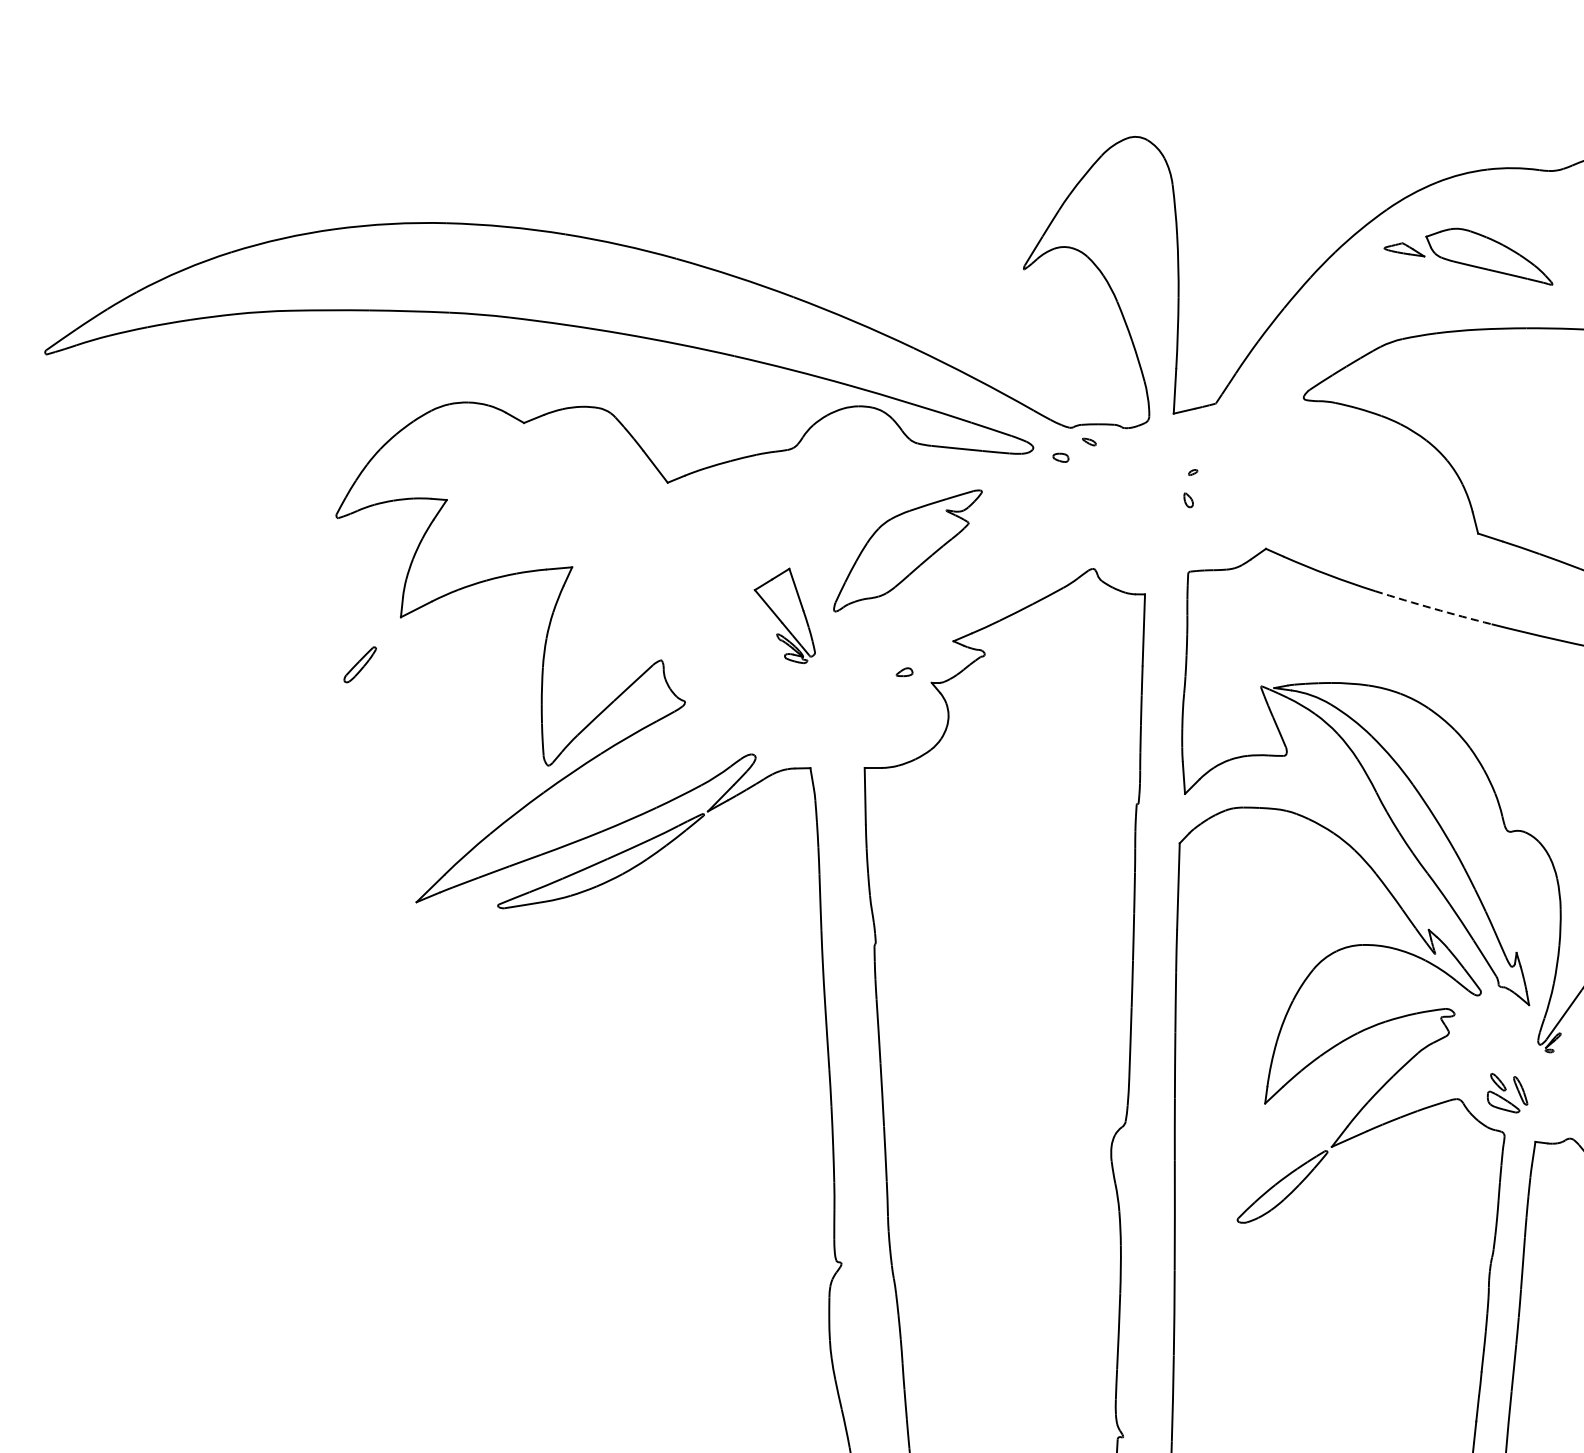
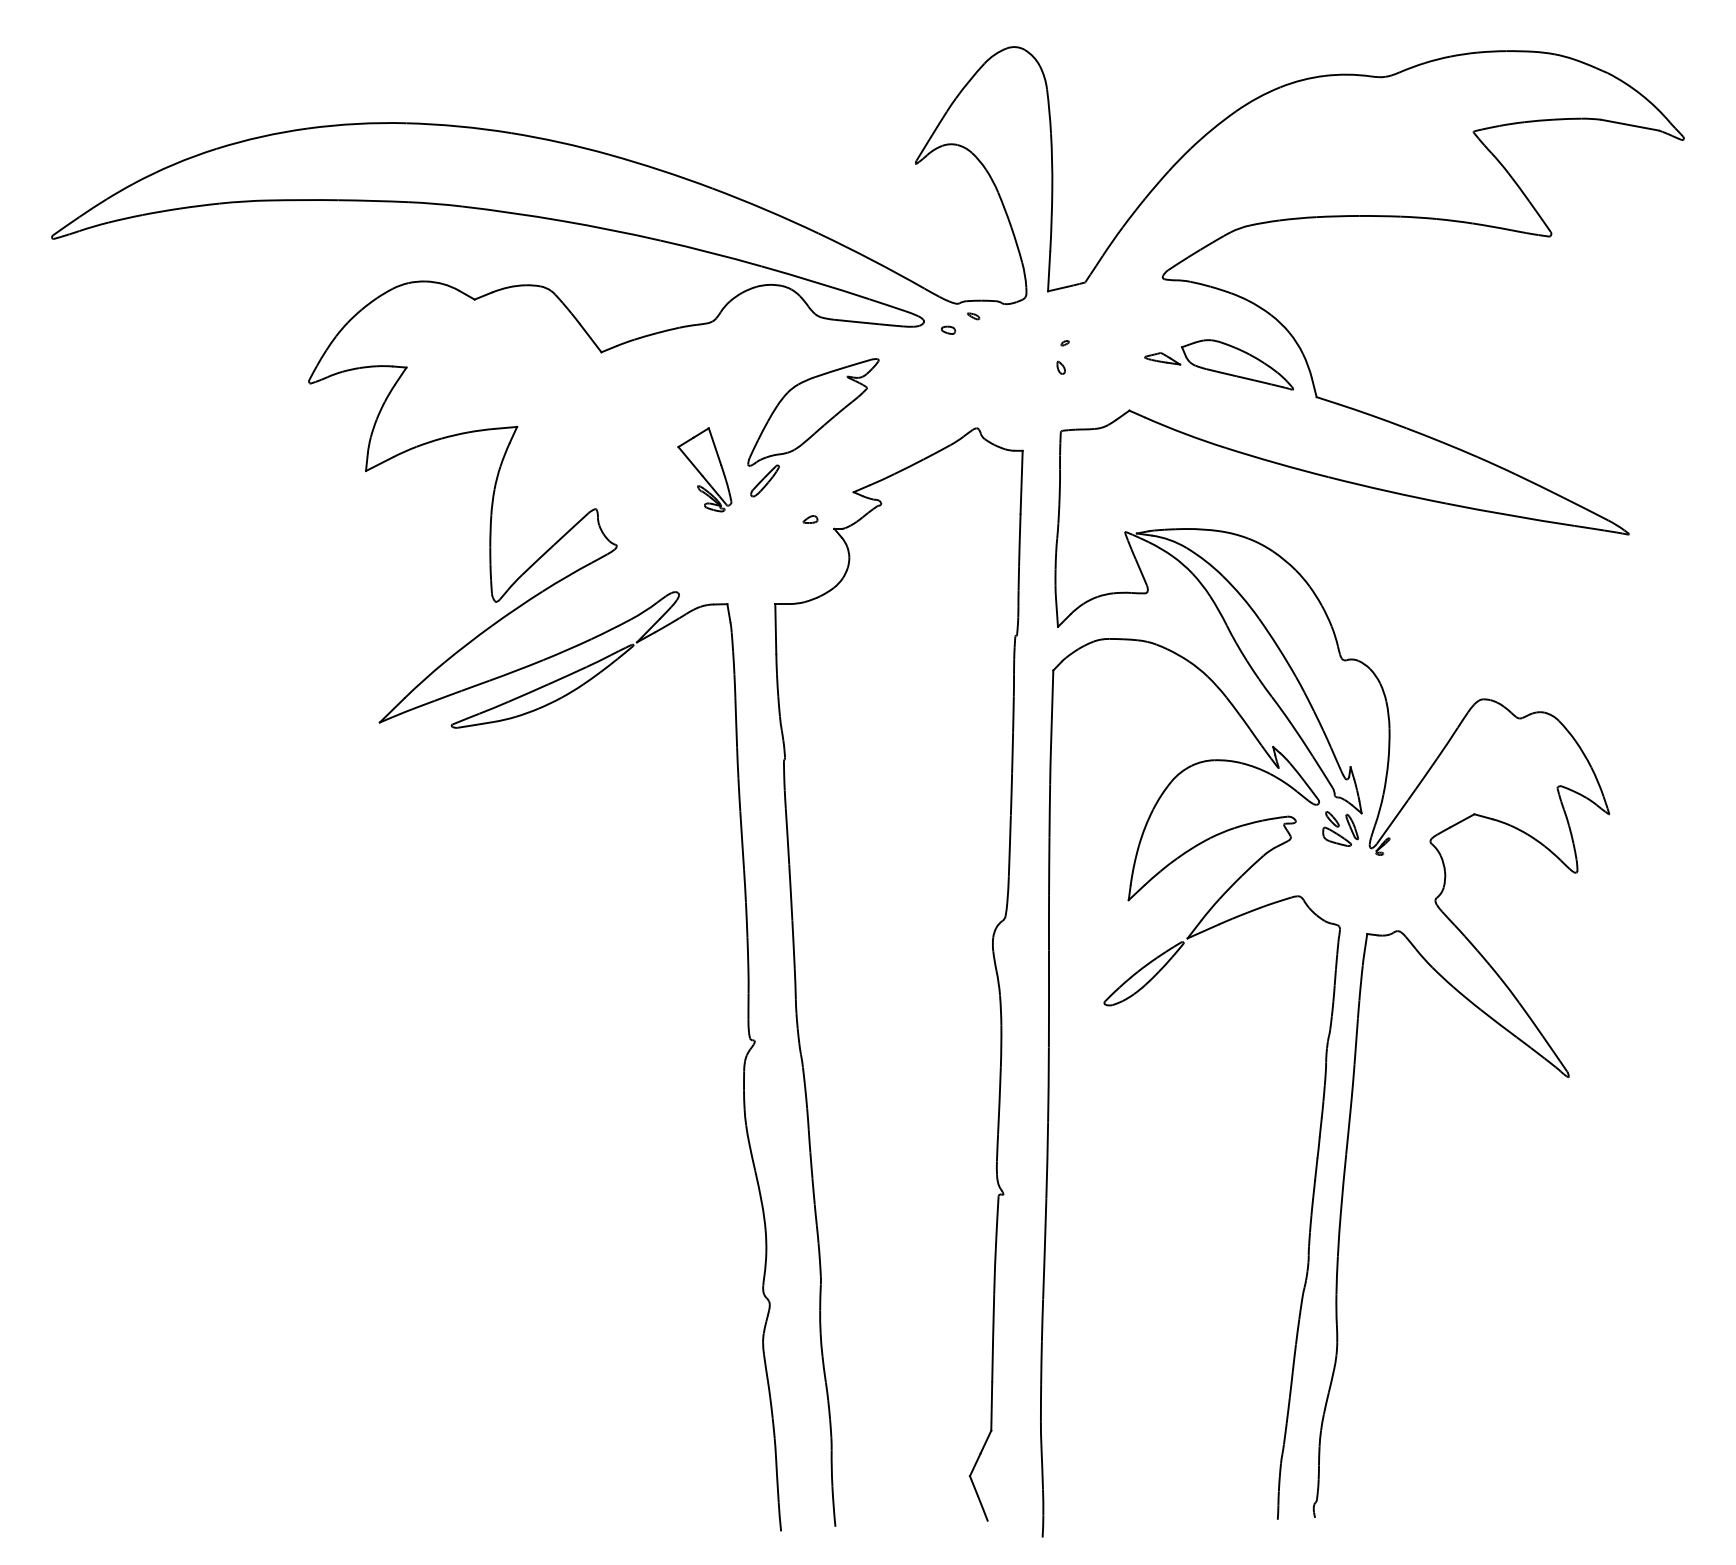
part: (1468, 256) -> (1219, 364), moved
arc: (1432, 608) -> (1276, 463), dashed -> solid
part: (359, 664) -> (764, 480), moved
part: (1507, 1092) -> (1340, 828), moved

